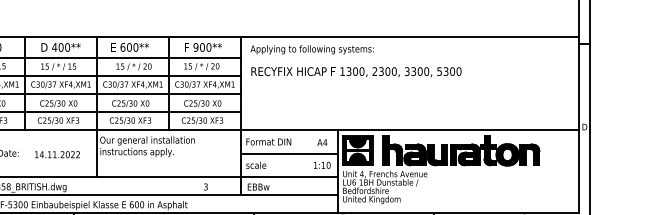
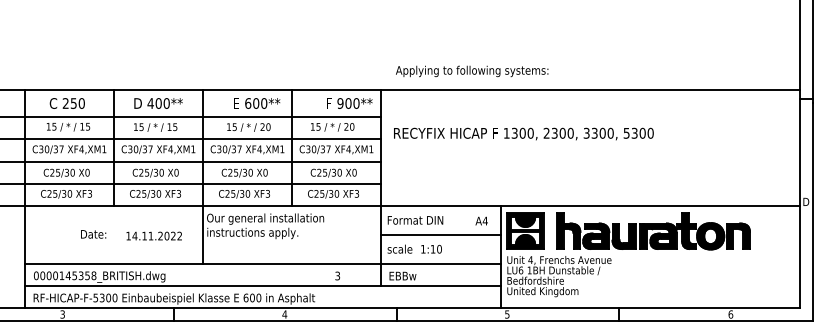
text: (130, 47) -> (257, 103), moved
text: (203, 47) -> (349, 103), moved
text: (312, 49) -> (472, 71), moved
text: (322, 164) -> (431, 248), moved

